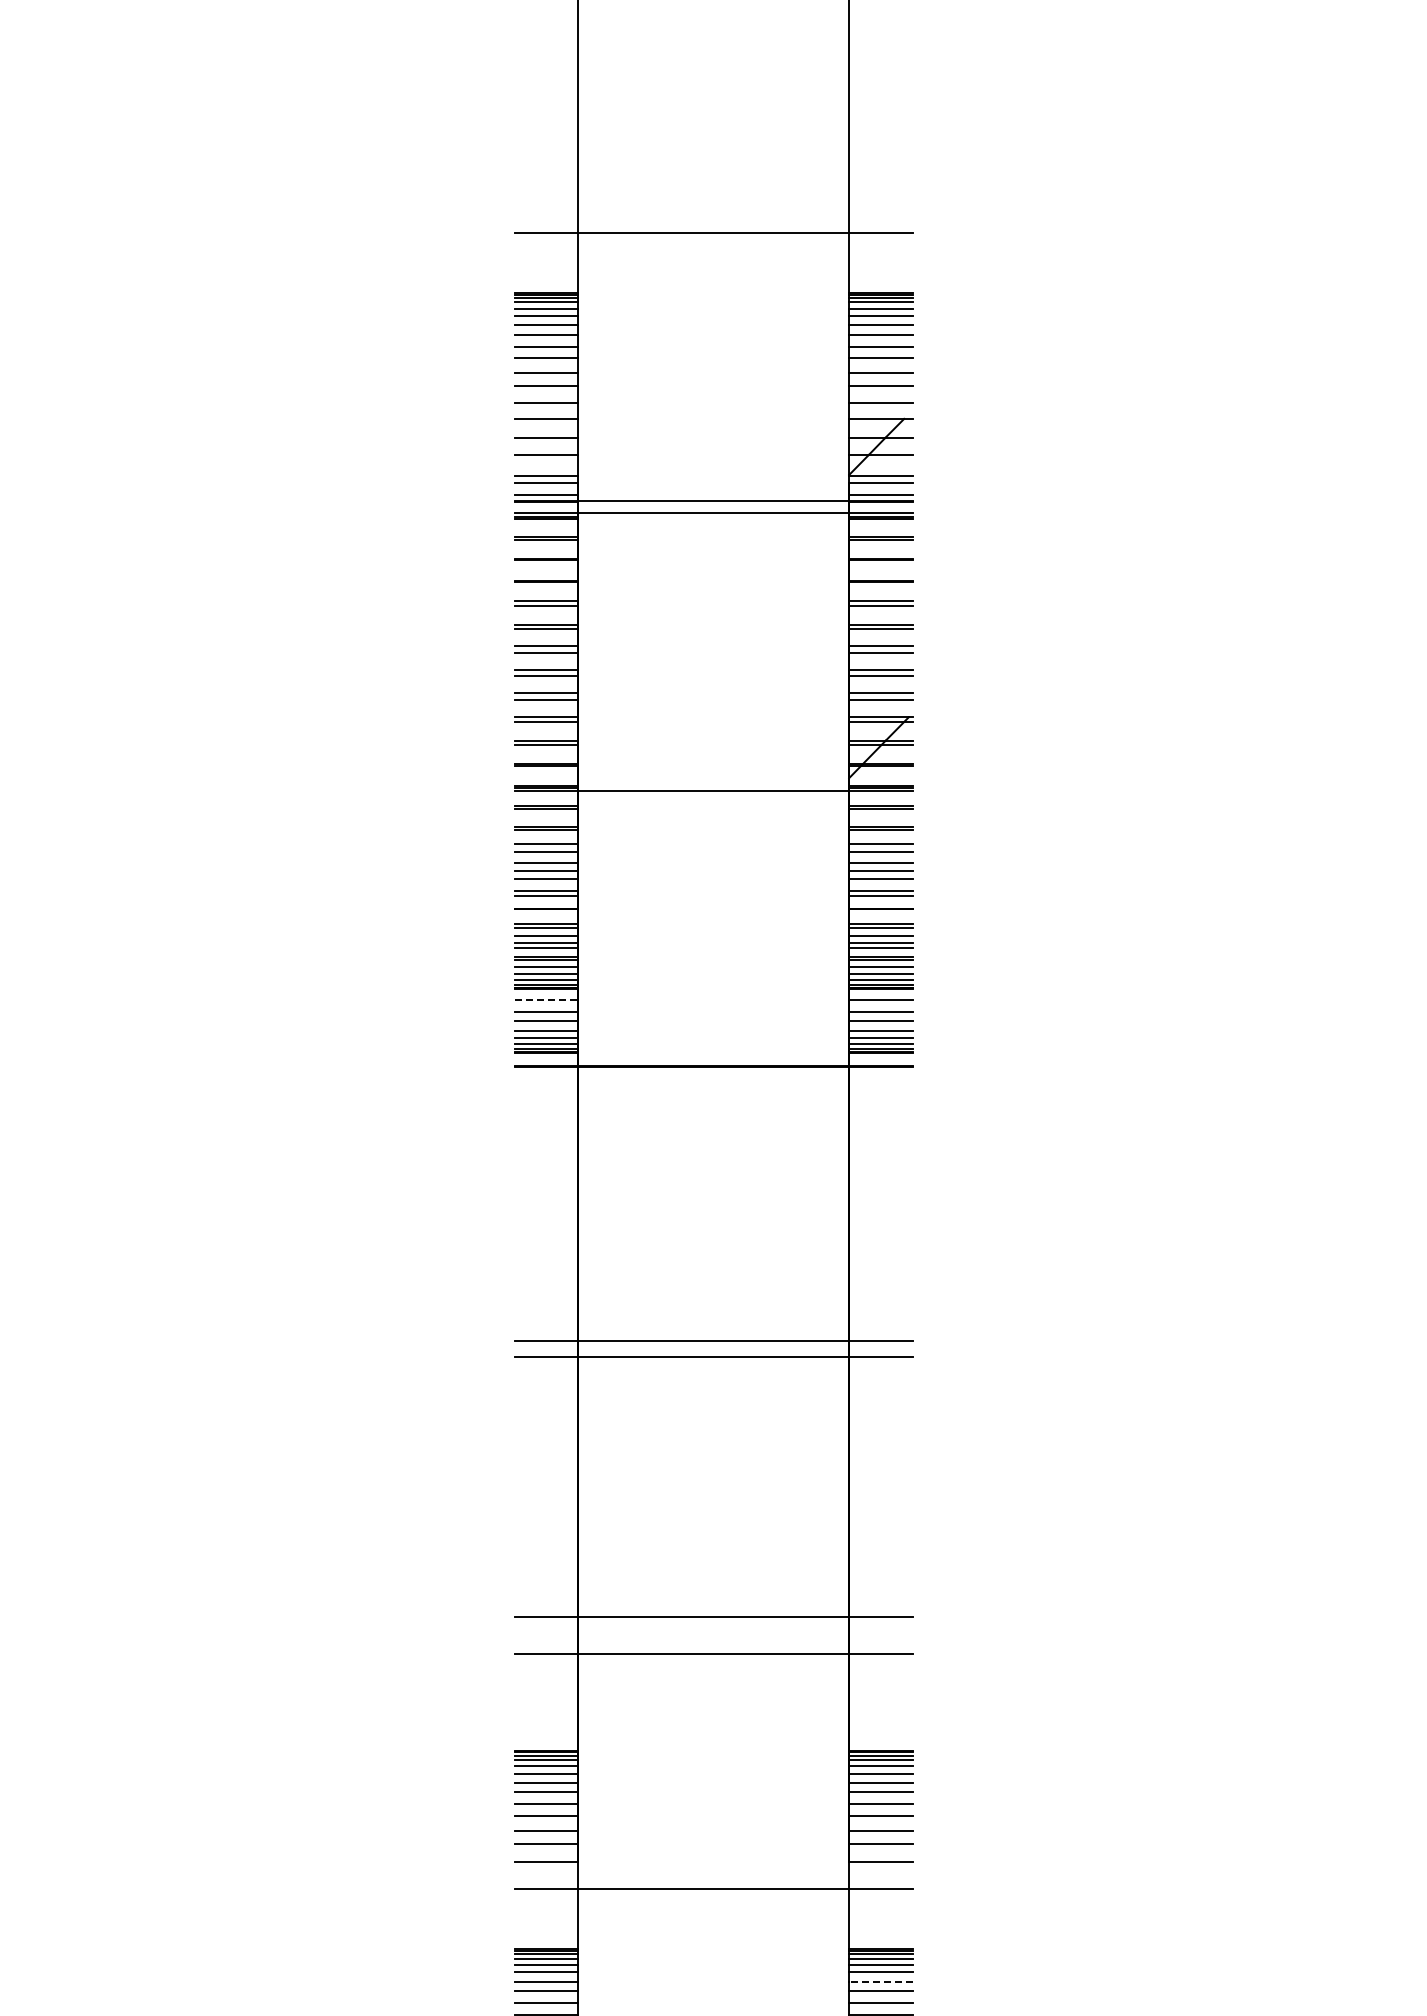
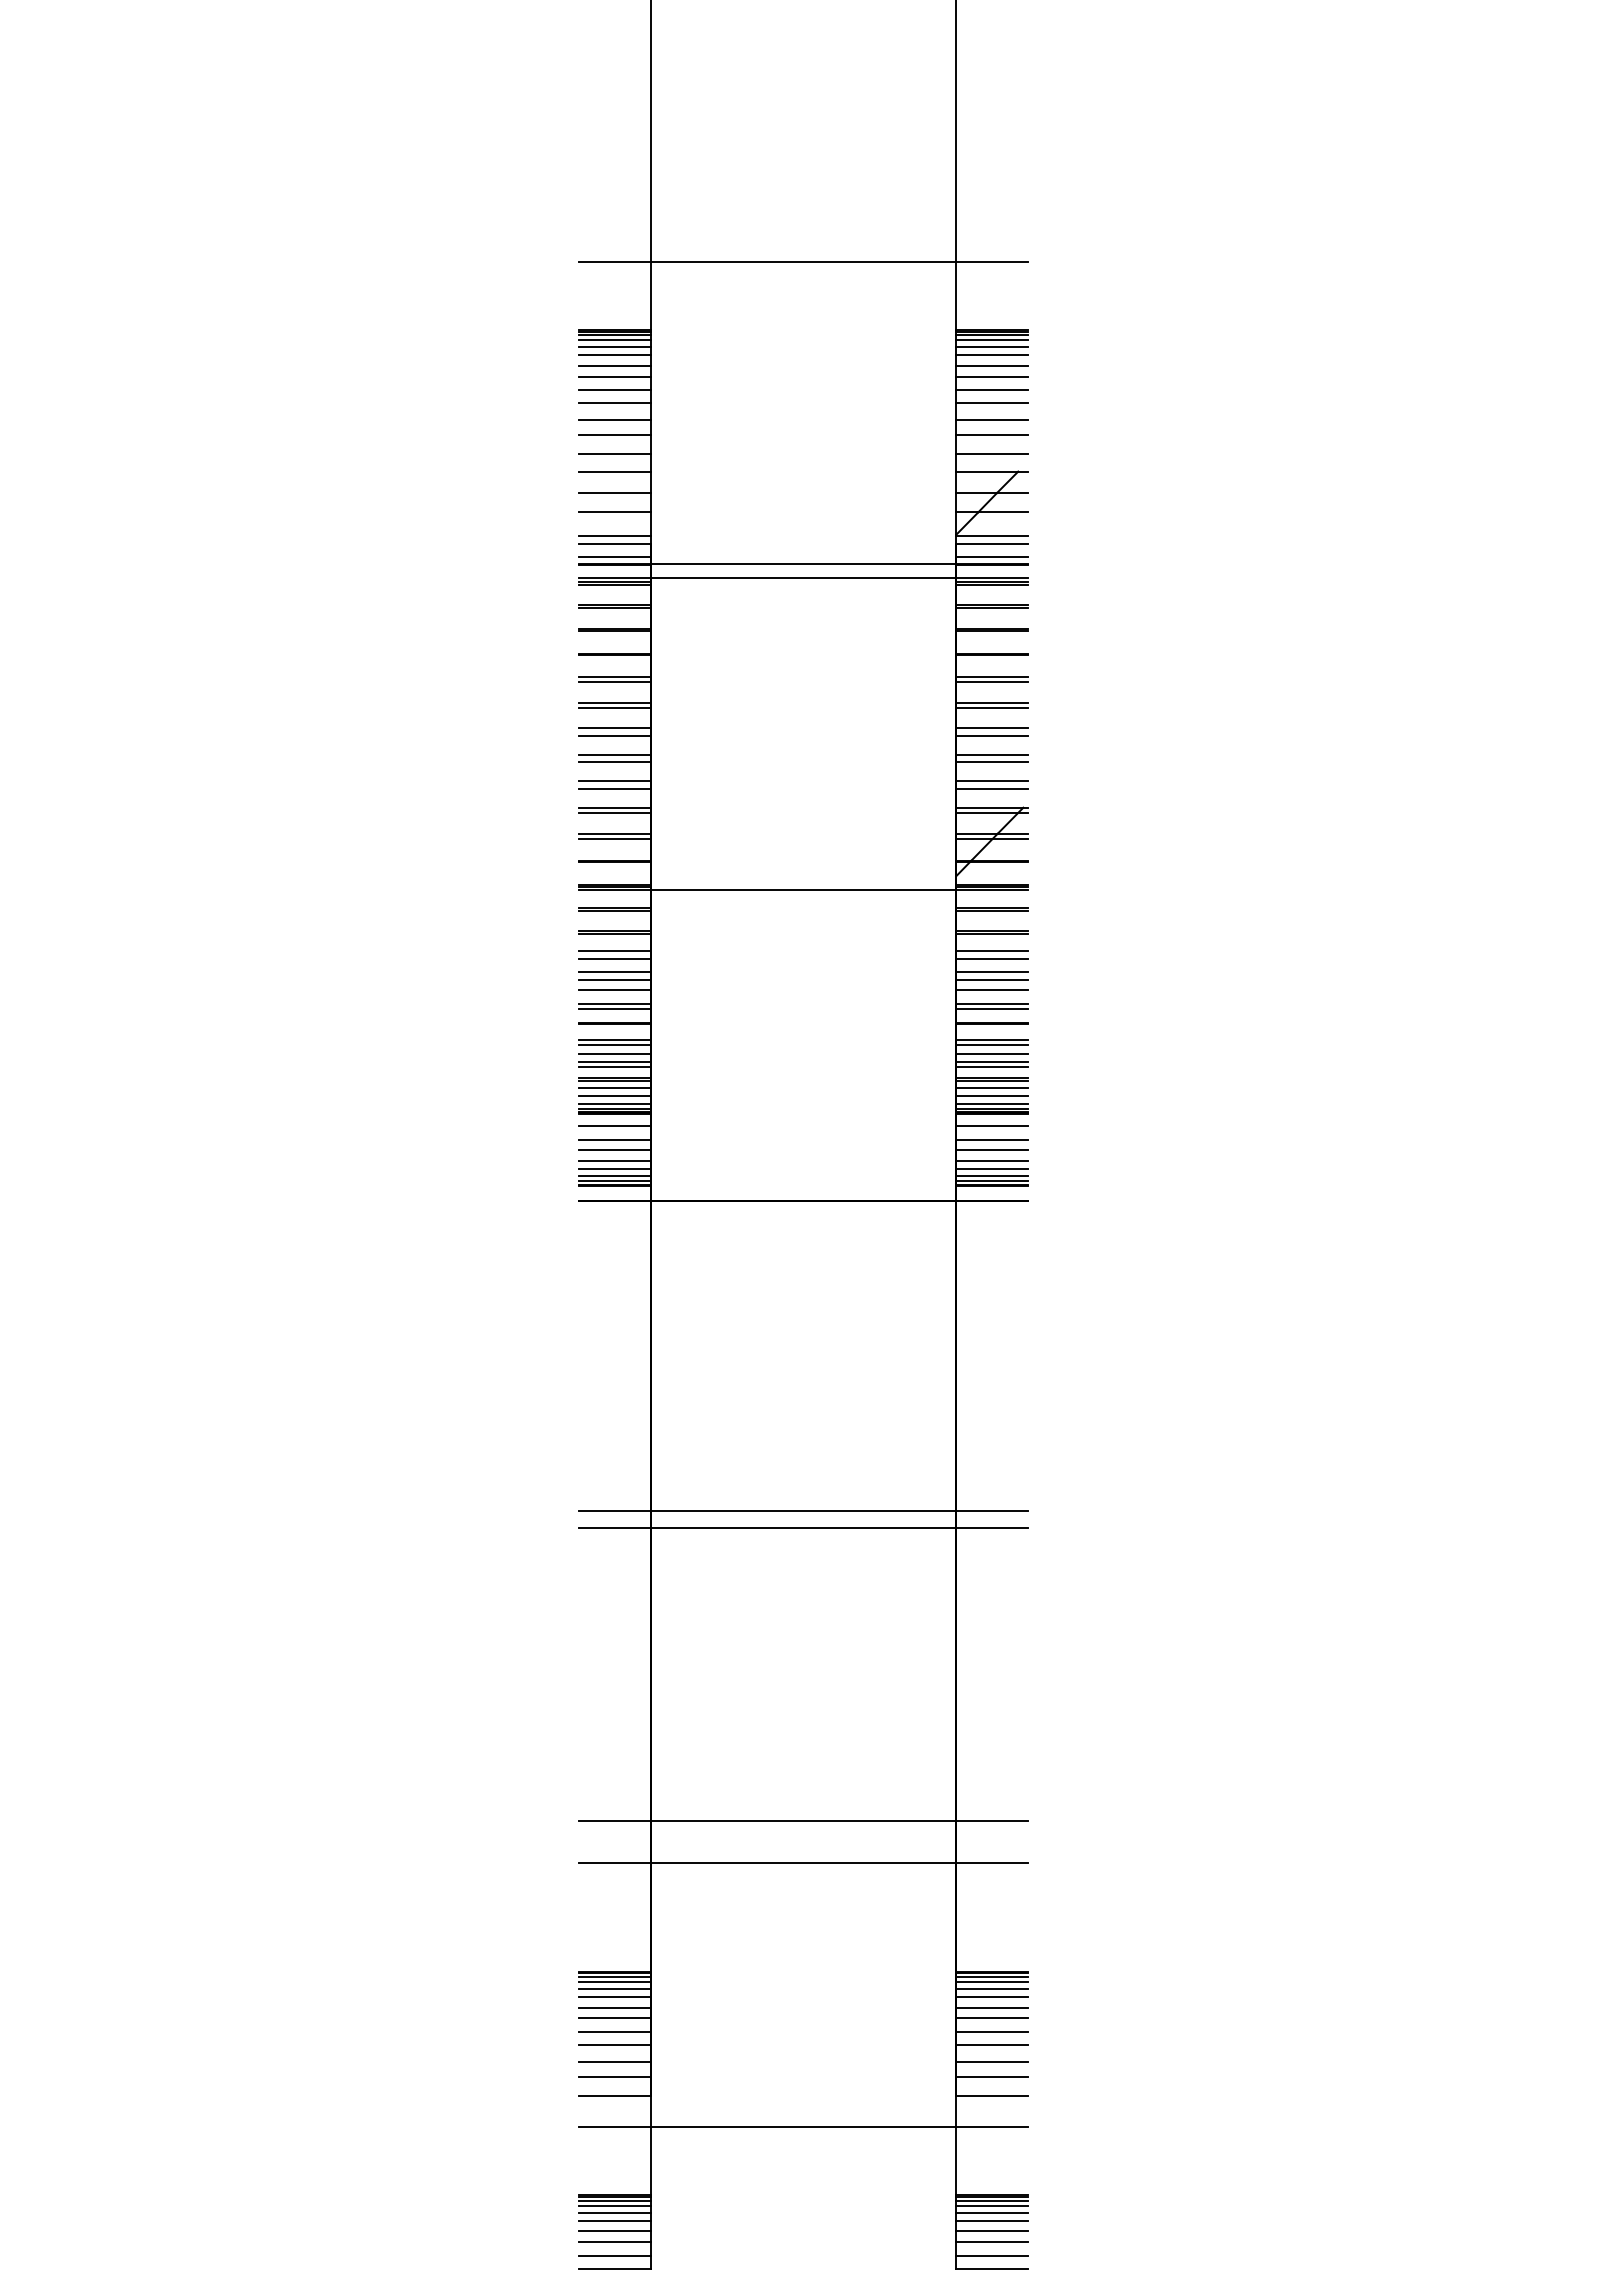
line: (546, 999) -> (615, 1125), dashed -> solid
line: (880, 1981) -> (991, 2231), dashed -> solid

